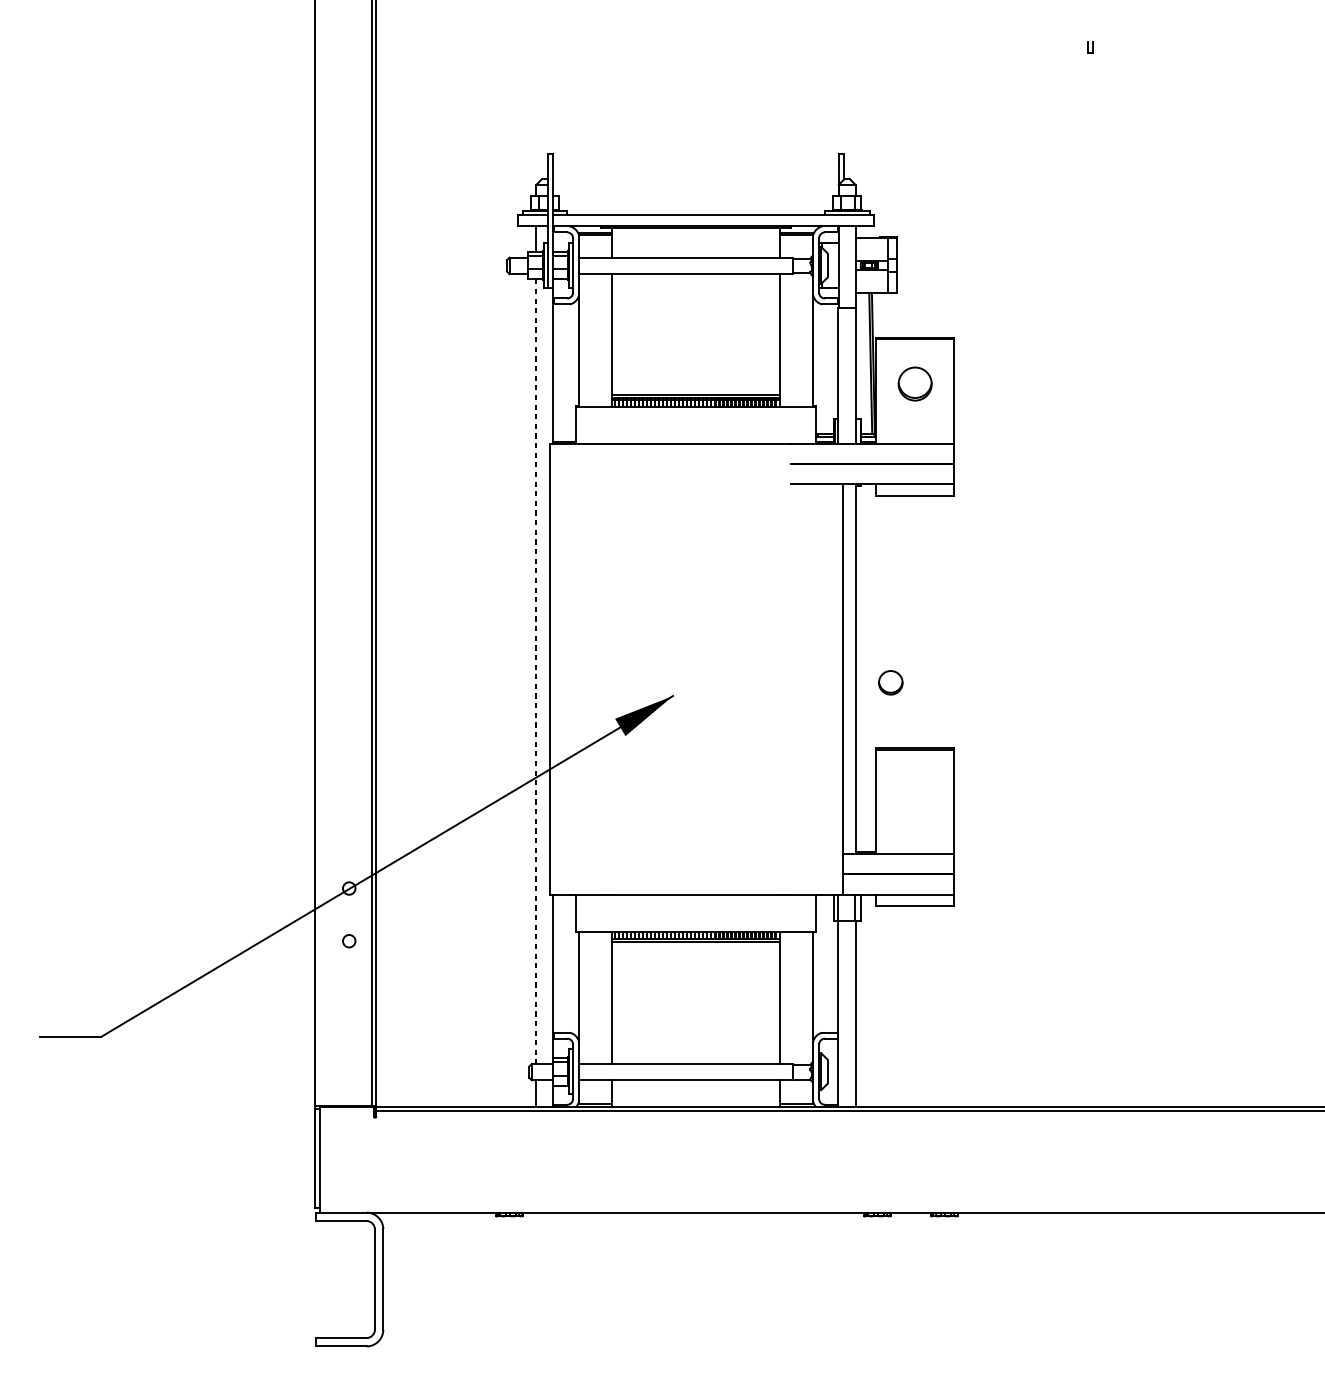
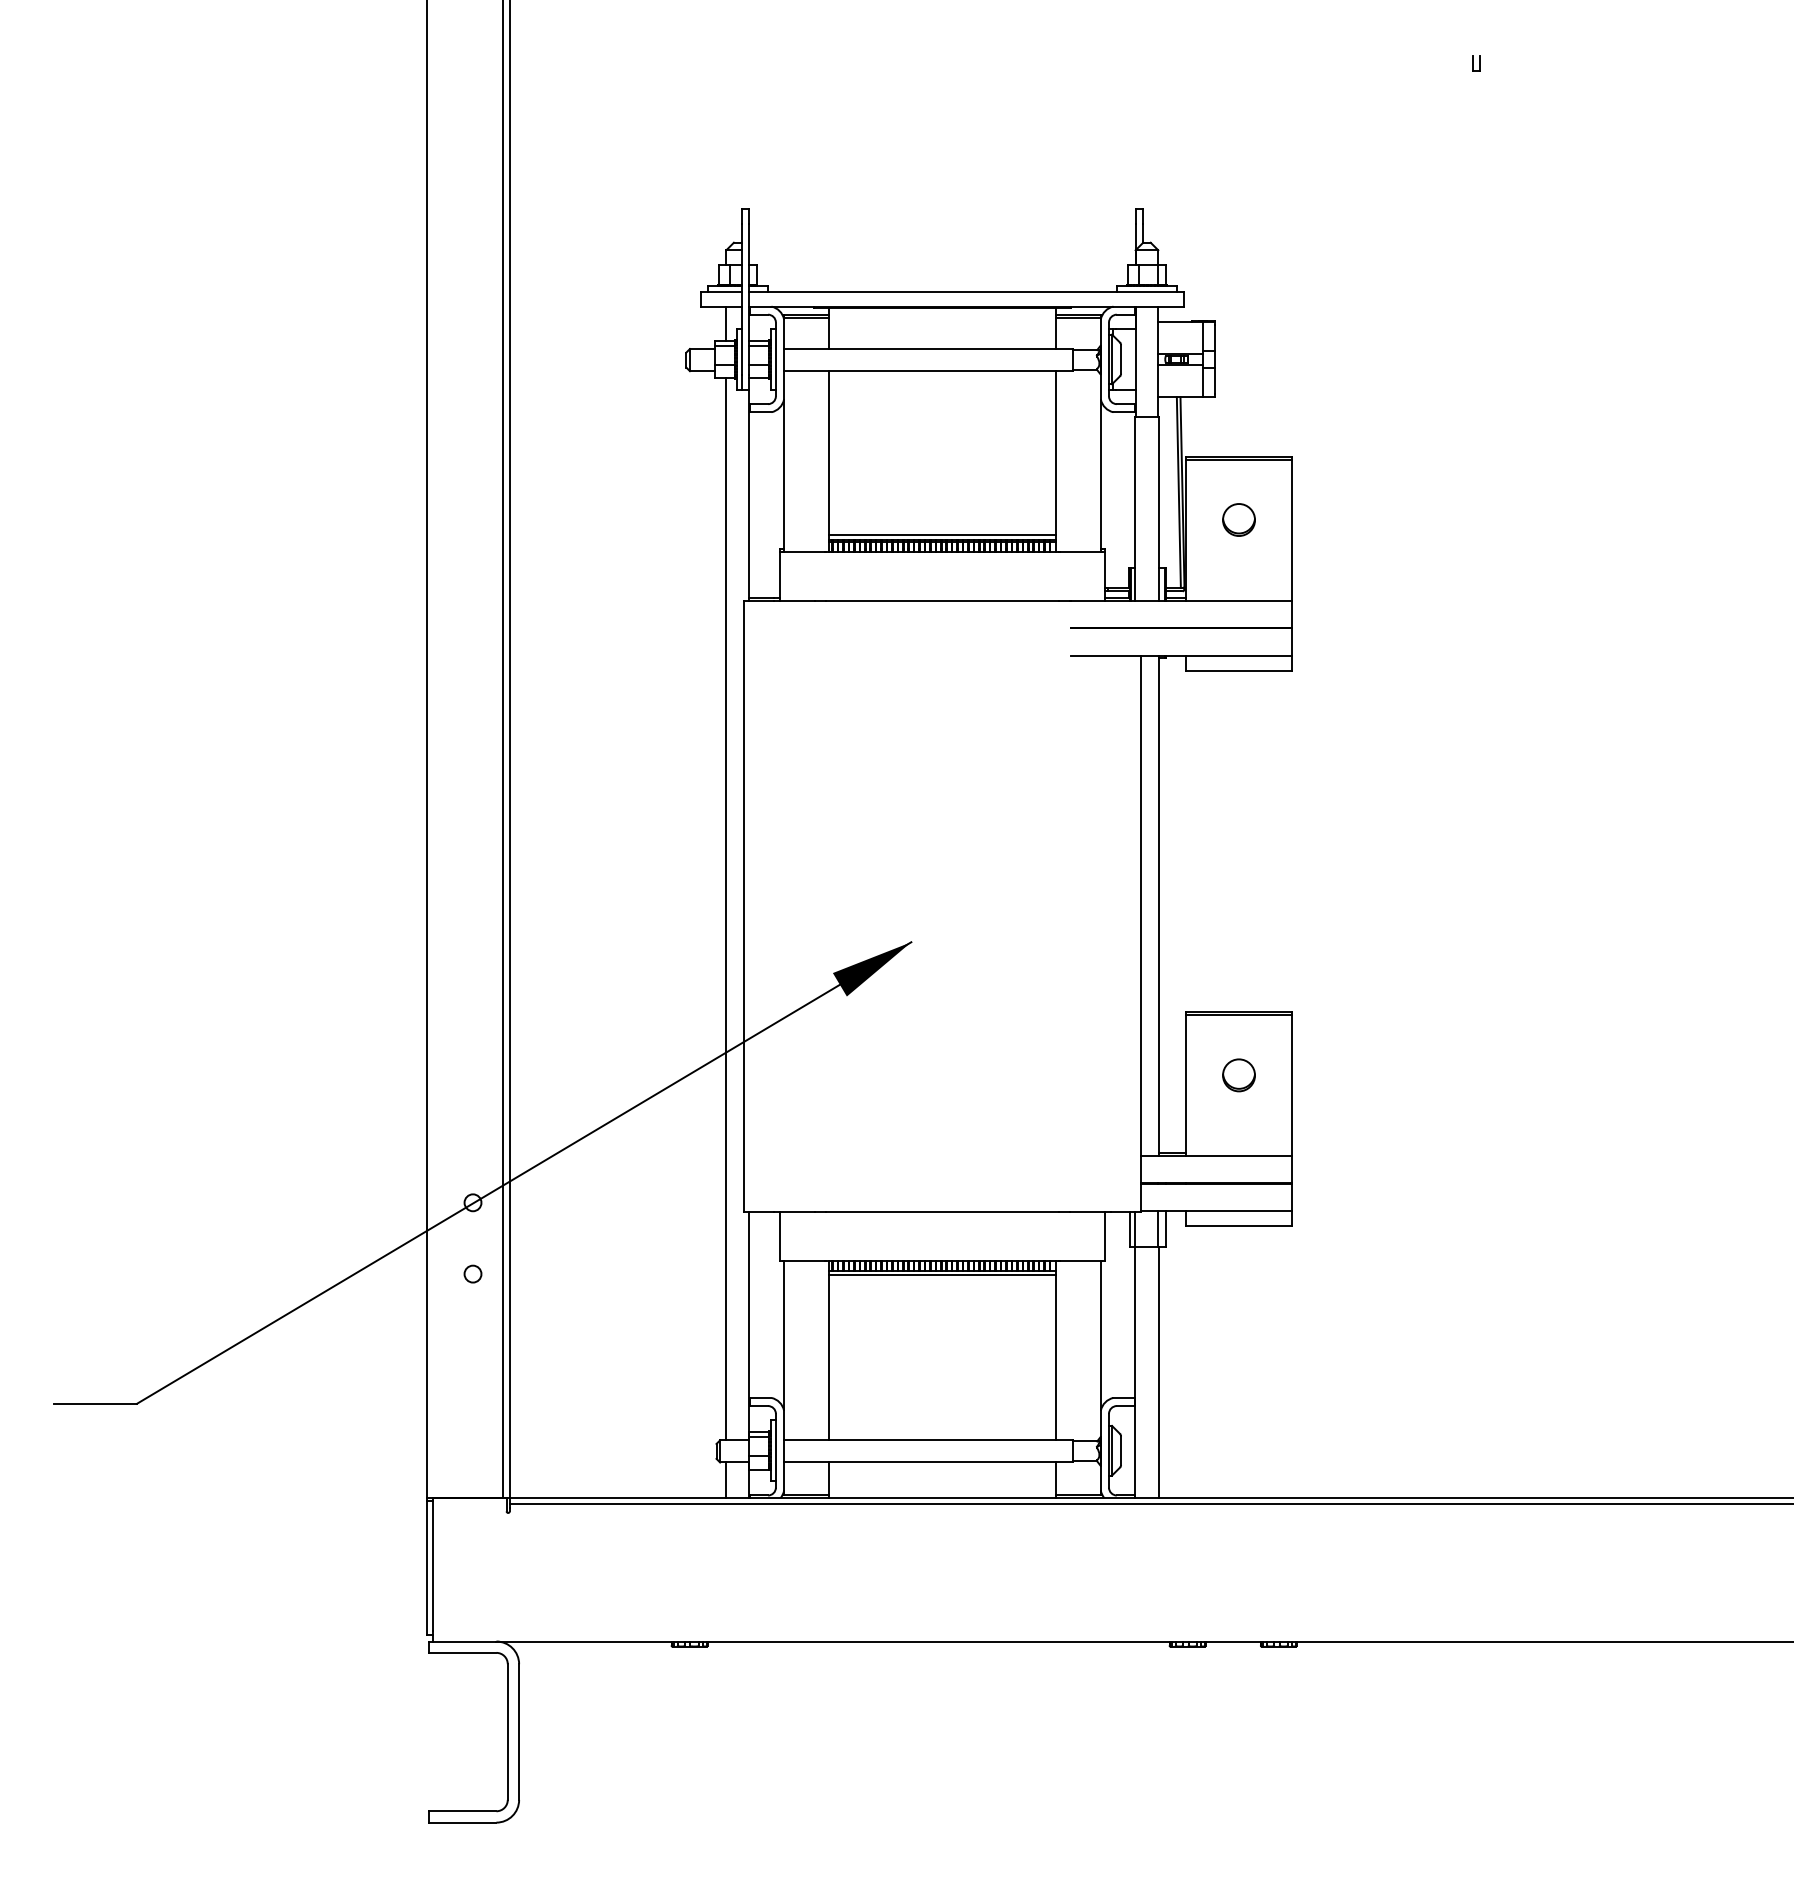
part: (914, 383) -> (1238, 519), size x0.71
line: (536, 671) -> (726, 909), dashed -> solid
part: (890, 682) -> (1238, 1075), moved

